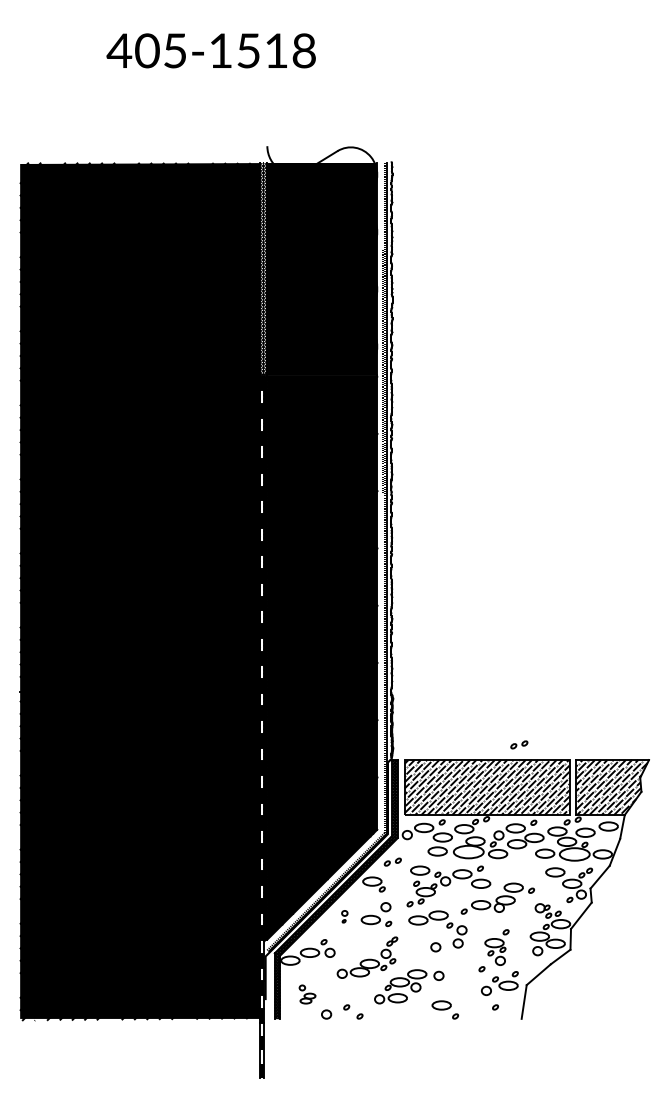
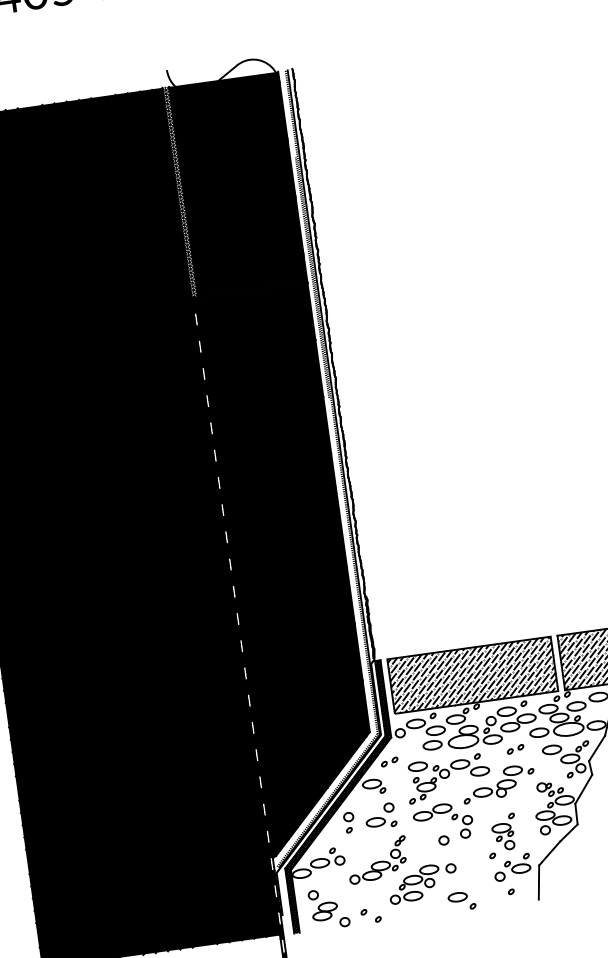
part: (519, 744) -> (515, 748), moved
part: (344, 916) -> (349, 822), size x1.67
part: (307, 994) -> (323, 904), size x1.67

